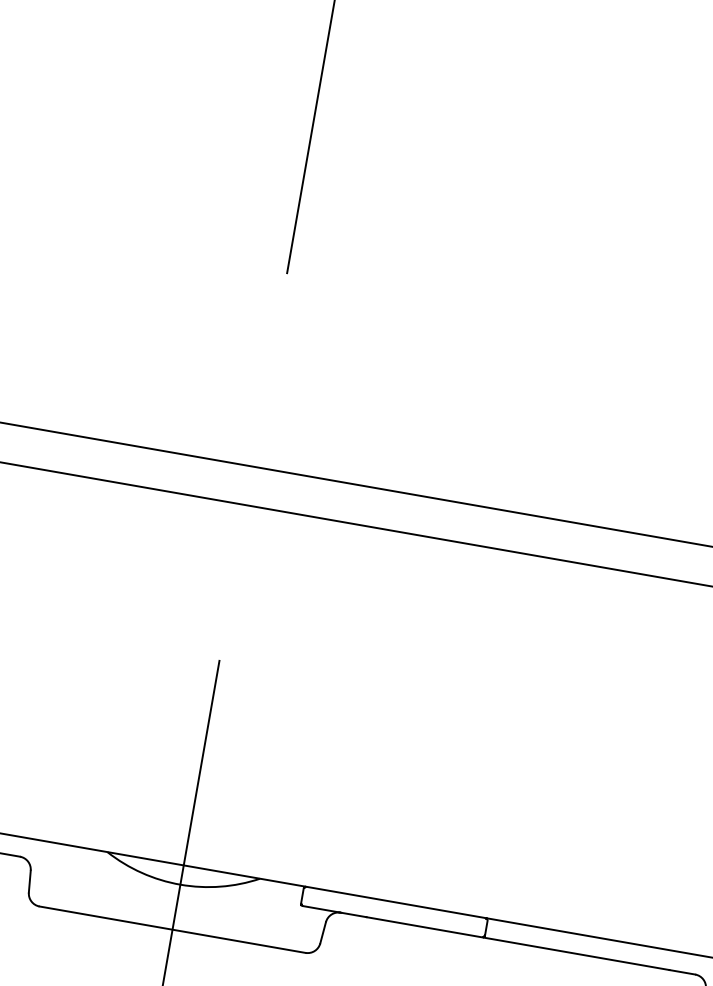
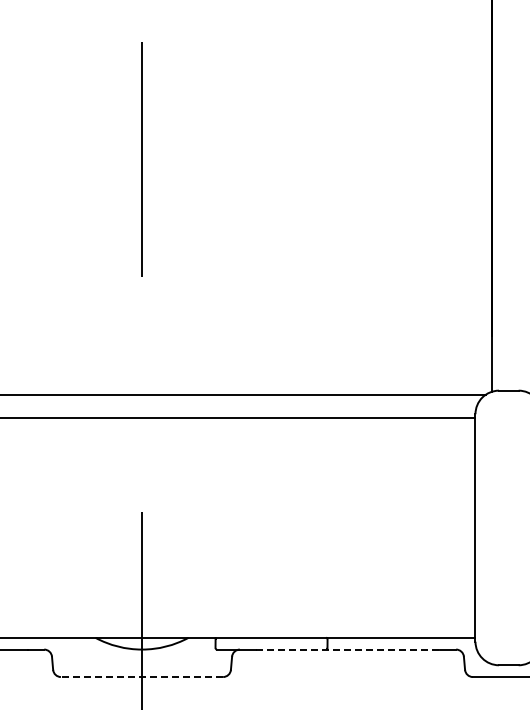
line: (171, 930) -> (141, 677), solid -> dashed
line: (518, 943) -> (348, 649), solid -> dashed

